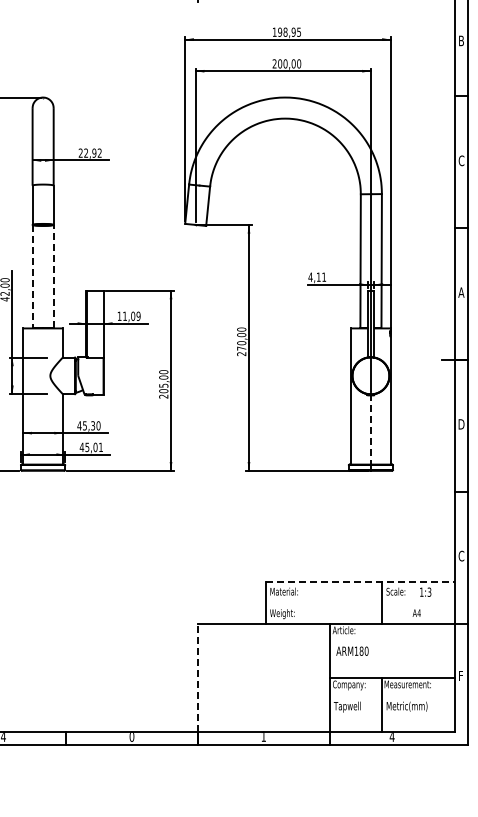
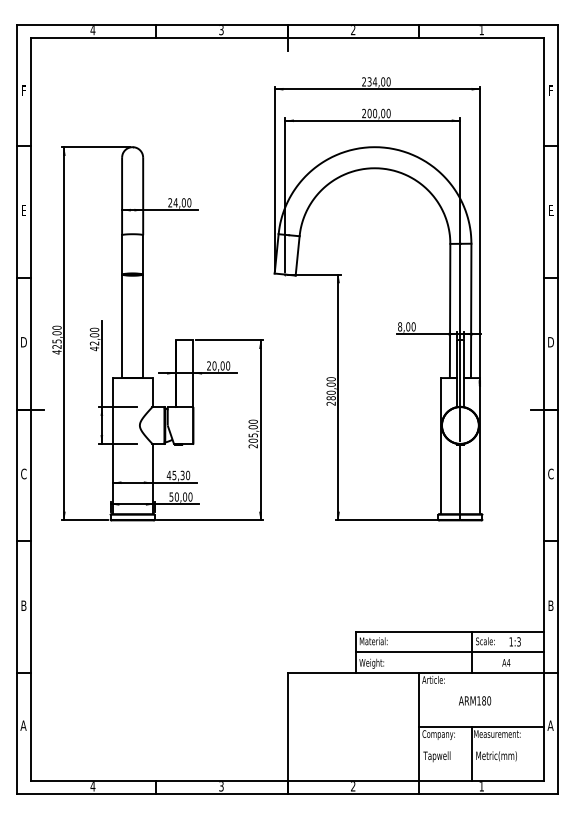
text: (287, 31) -> (376, 81), 198,95 -> 234,00
text: (461, 40) -> (550, 90), B -> F
text: (93, 152) -> (182, 202), 22,92 -> 24,00
text: (461, 160) -> (550, 210), C -> E
line: (33, 276) -> (122, 326), dashed -> solid
line: (54, 276) -> (143, 326), dashed -> solid
text: (317, 276) -> (406, 326), 4,11 -> 8,00
text: (461, 292) -> (550, 342), A -> D
text: (129, 315) -> (218, 365), 11,09 -> 20,00
text: (241, 348) -> (330, 398), 270,00 -> 280,00
text: (461, 423) -> (550, 473), D -> C
line: (371, 429) -> (460, 479), dashed -> solid
text: (91, 446) -> (180, 496), 45,01 -> 50,00
text: (461, 555) -> (550, 605), C -> B
line: (361, 581) -> (450, 631), dashed -> solid
line: (360, 602) -> (449, 652), added
text: (353, 650) -> (475, 700), moved
text: (461, 675) -> (550, 725), F -> A
line: (198, 676) -> (287, 726), dashed -> solid
text: (132, 736) -> (221, 786), 0 -> 3
text: (264, 736) -> (353, 786), 1 -> 2
text: (392, 736) -> (481, 786), 4 -> 1

